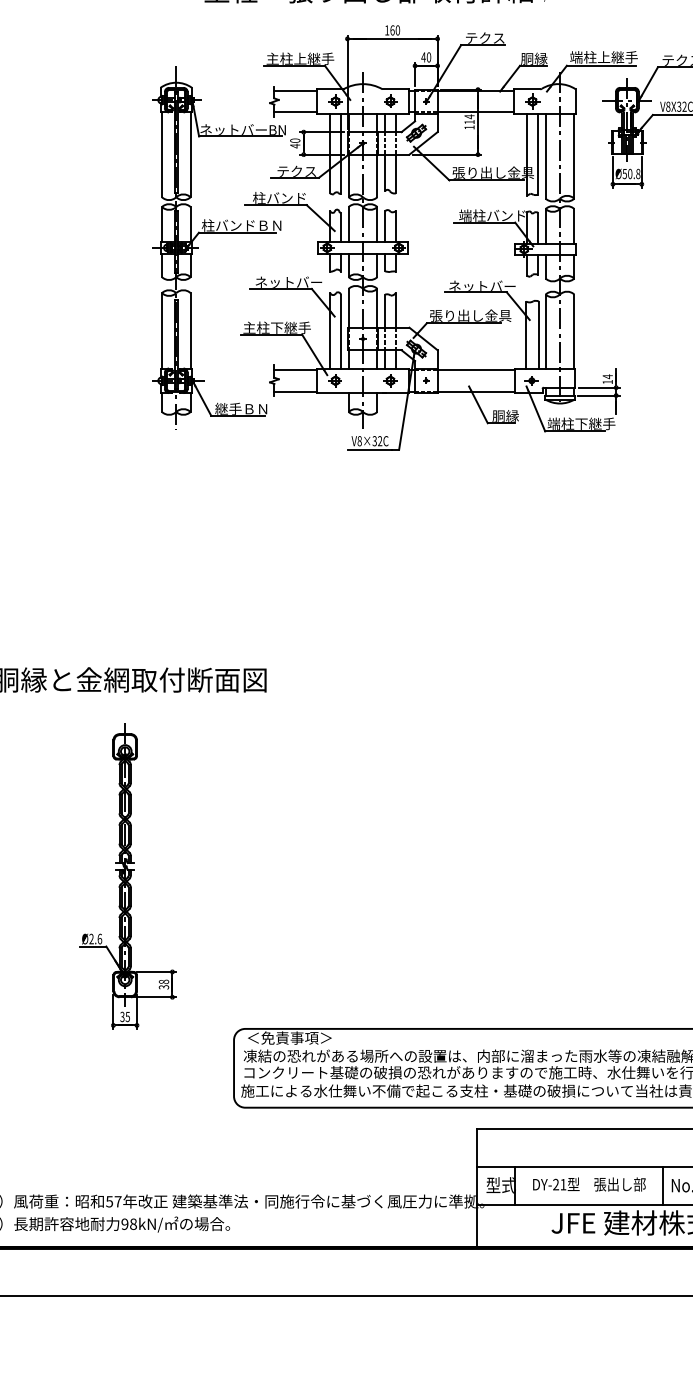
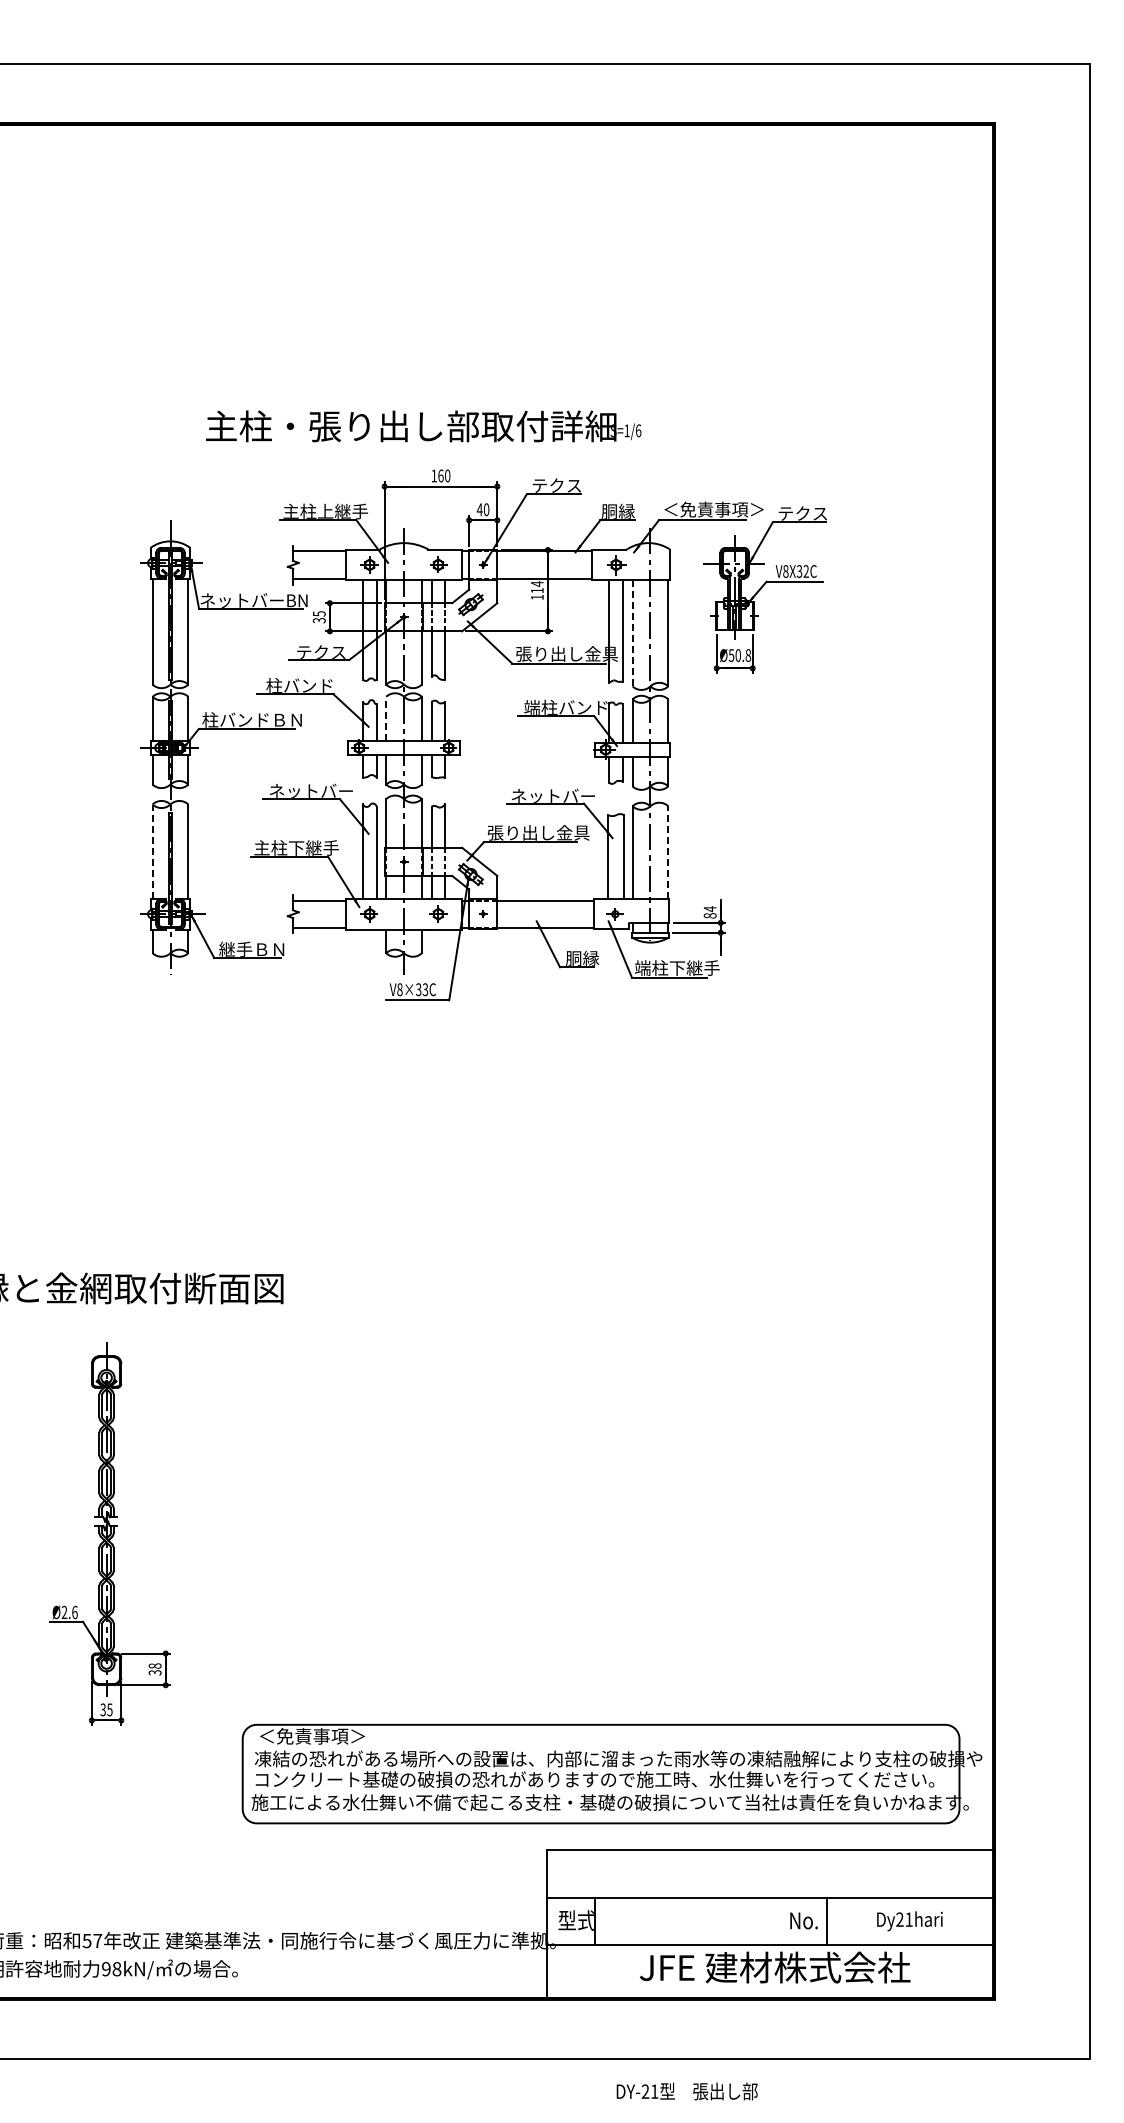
text: (610, 57) -> (713, 509), 端柱上継手 -> ＜免責事項＞
text: (294, 143) -> (318, 617), 40 -> 35
line: (545, 156) -> (632, 633), solid -> dashed
line: (348, 224) -> (386, 718), solid -> dashed
line: (161, 330) -> (152, 851), solid -> dashed
line: (574, 331) -> (668, 852), solid -> dashed
text: (607, 381) -> (709, 915), 14 -> 84
text: (380, 441) -> (425, 990), V8×32C -> V8×33C
text: (588, 1184) -> (686, 2091), moved
line: (663, 1186) -> (779, 1921), removed

